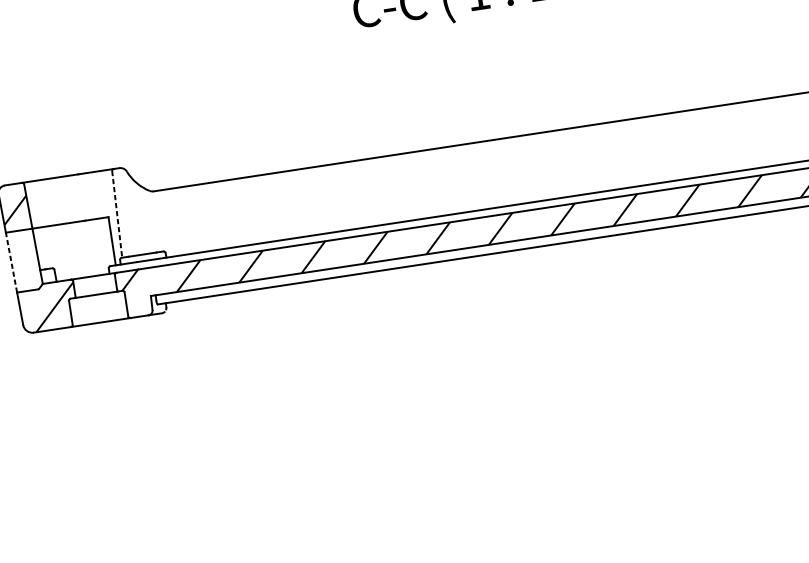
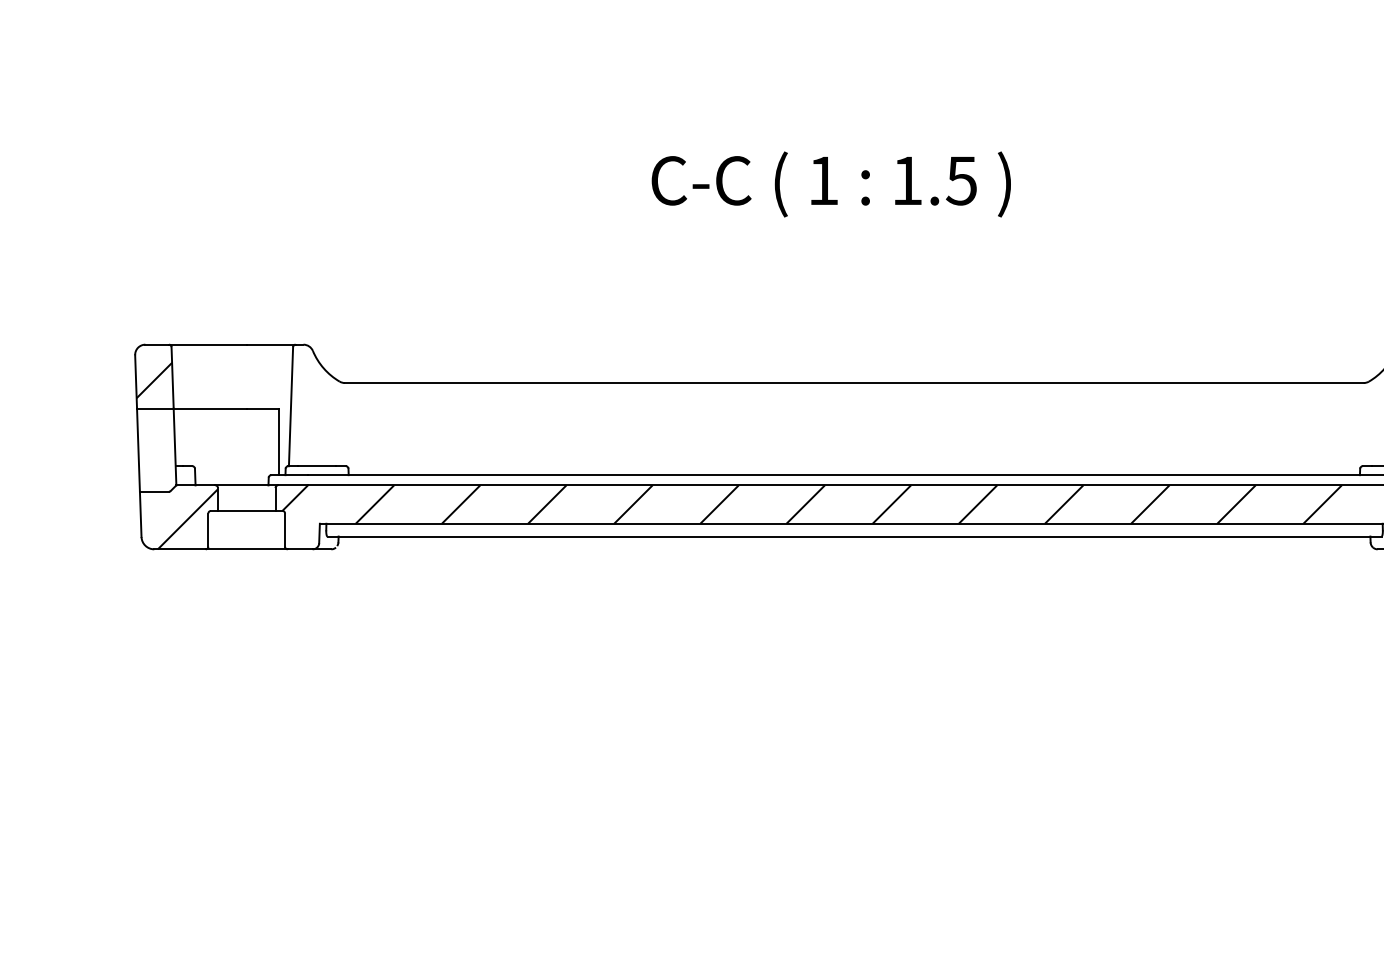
line: (117, 214) -> (291, 406), dashed -> solid
line: (11, 262) -> (138, 450), dashed -> solid

